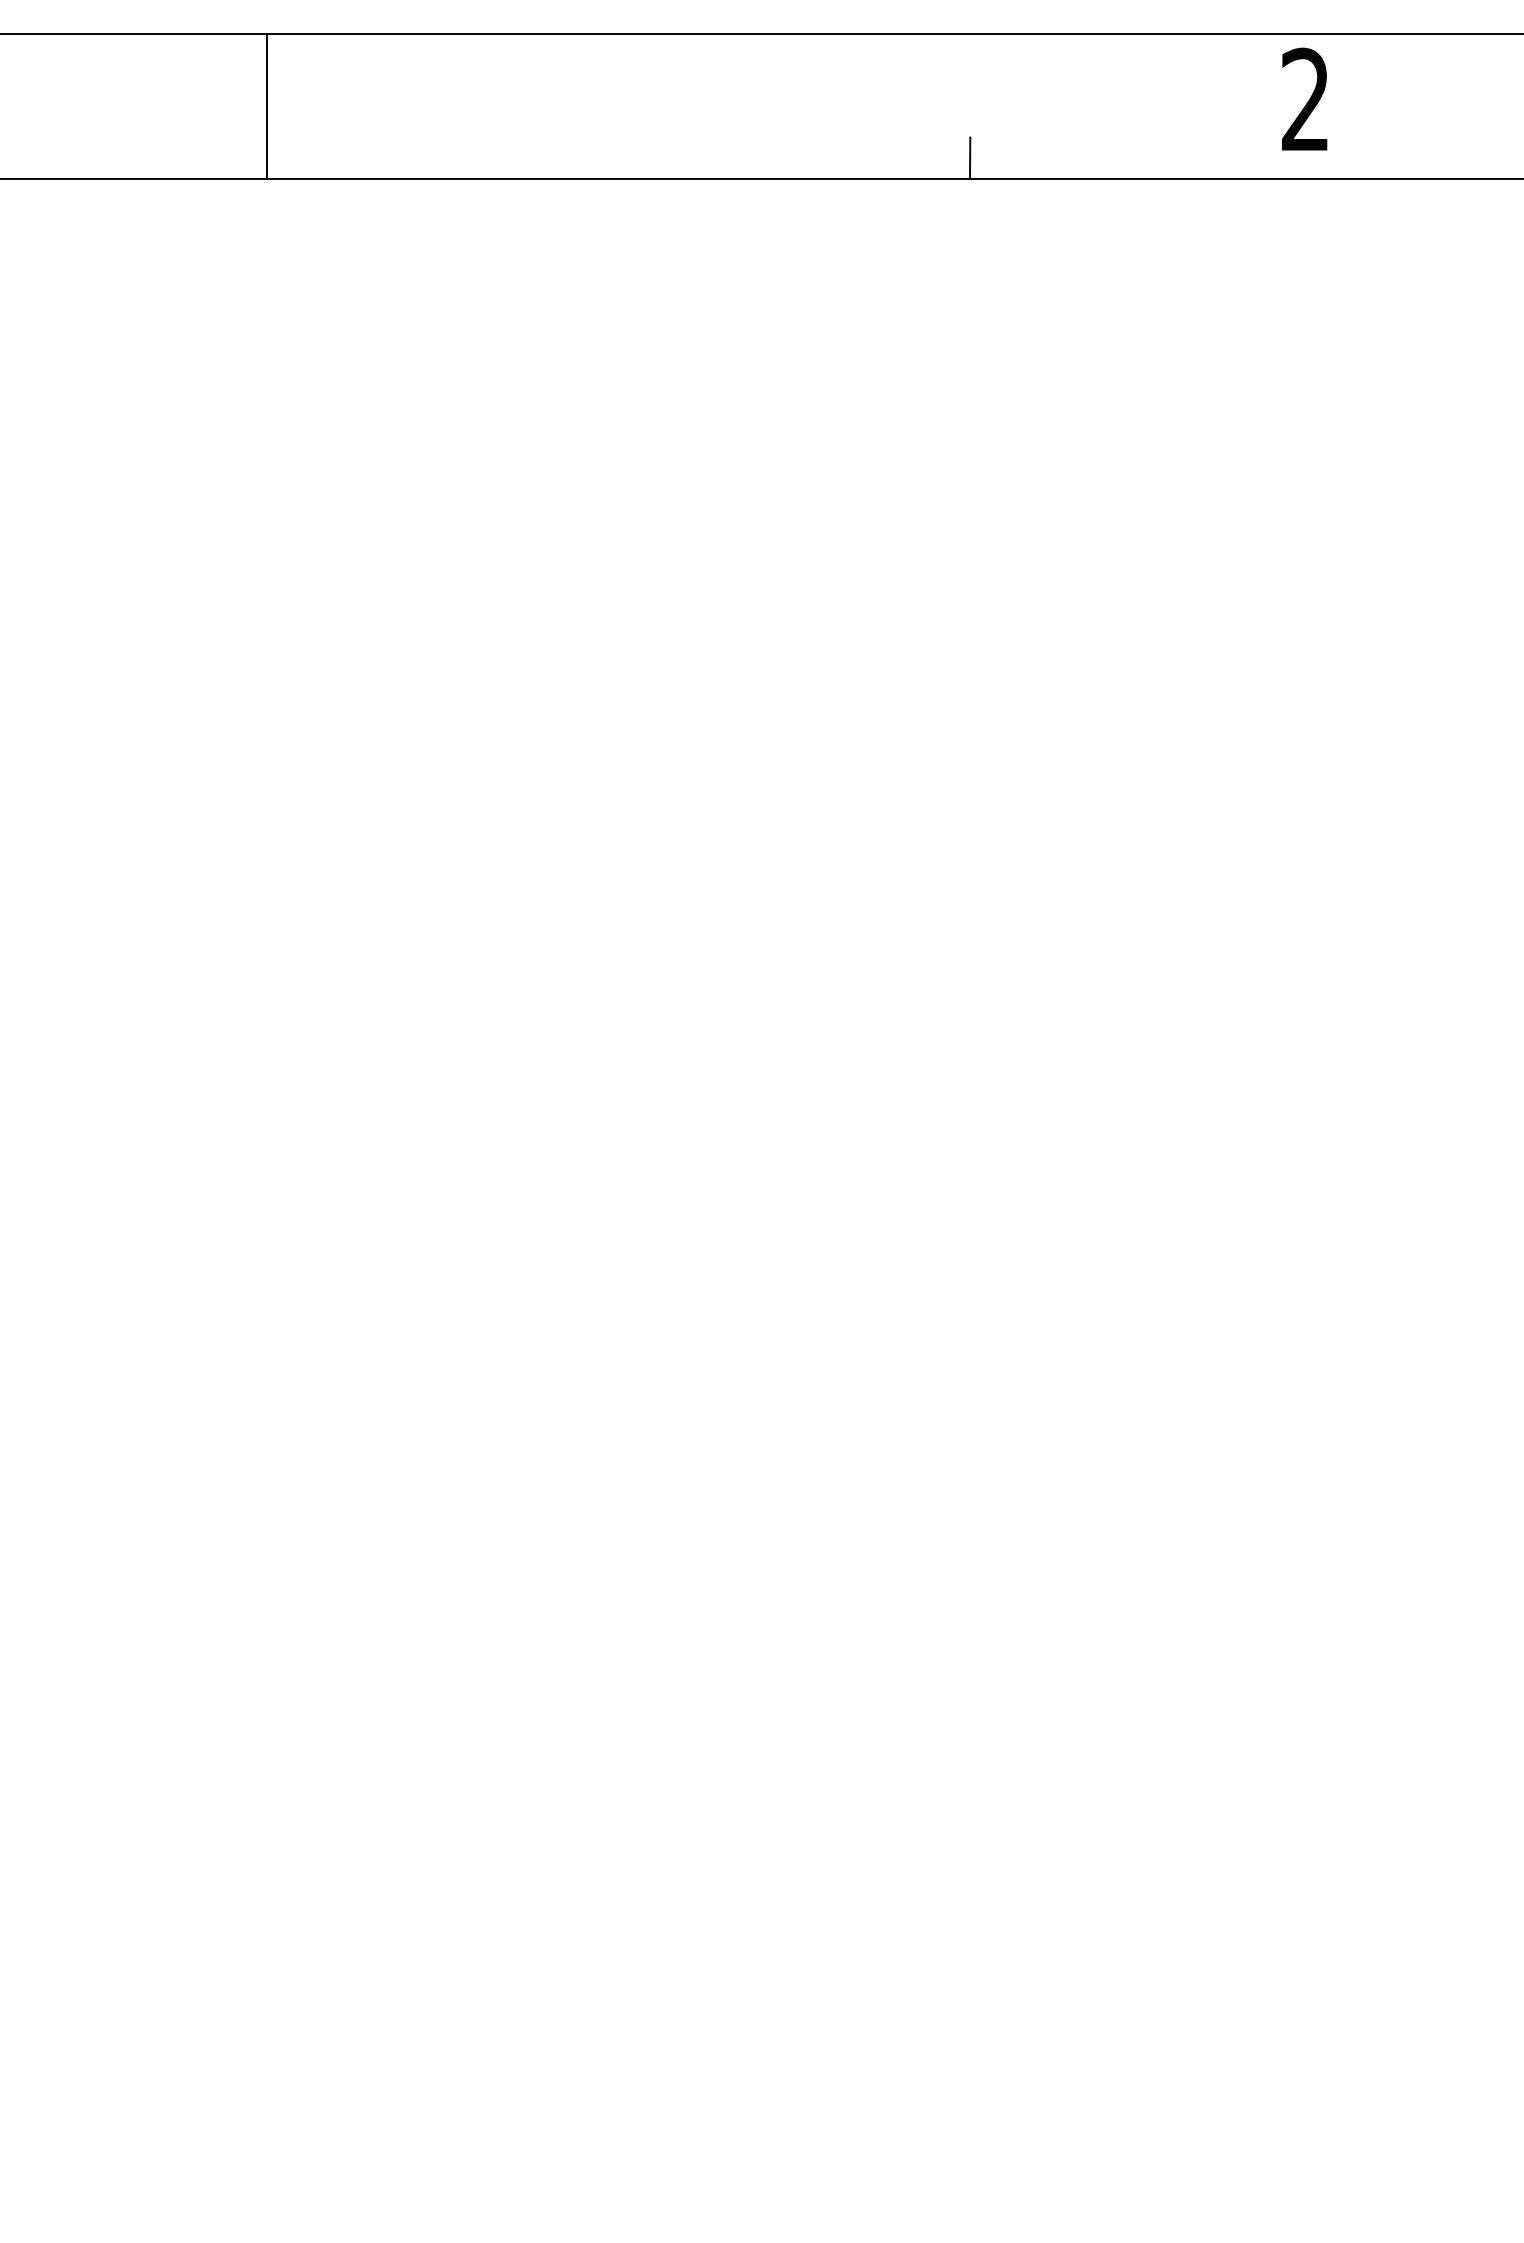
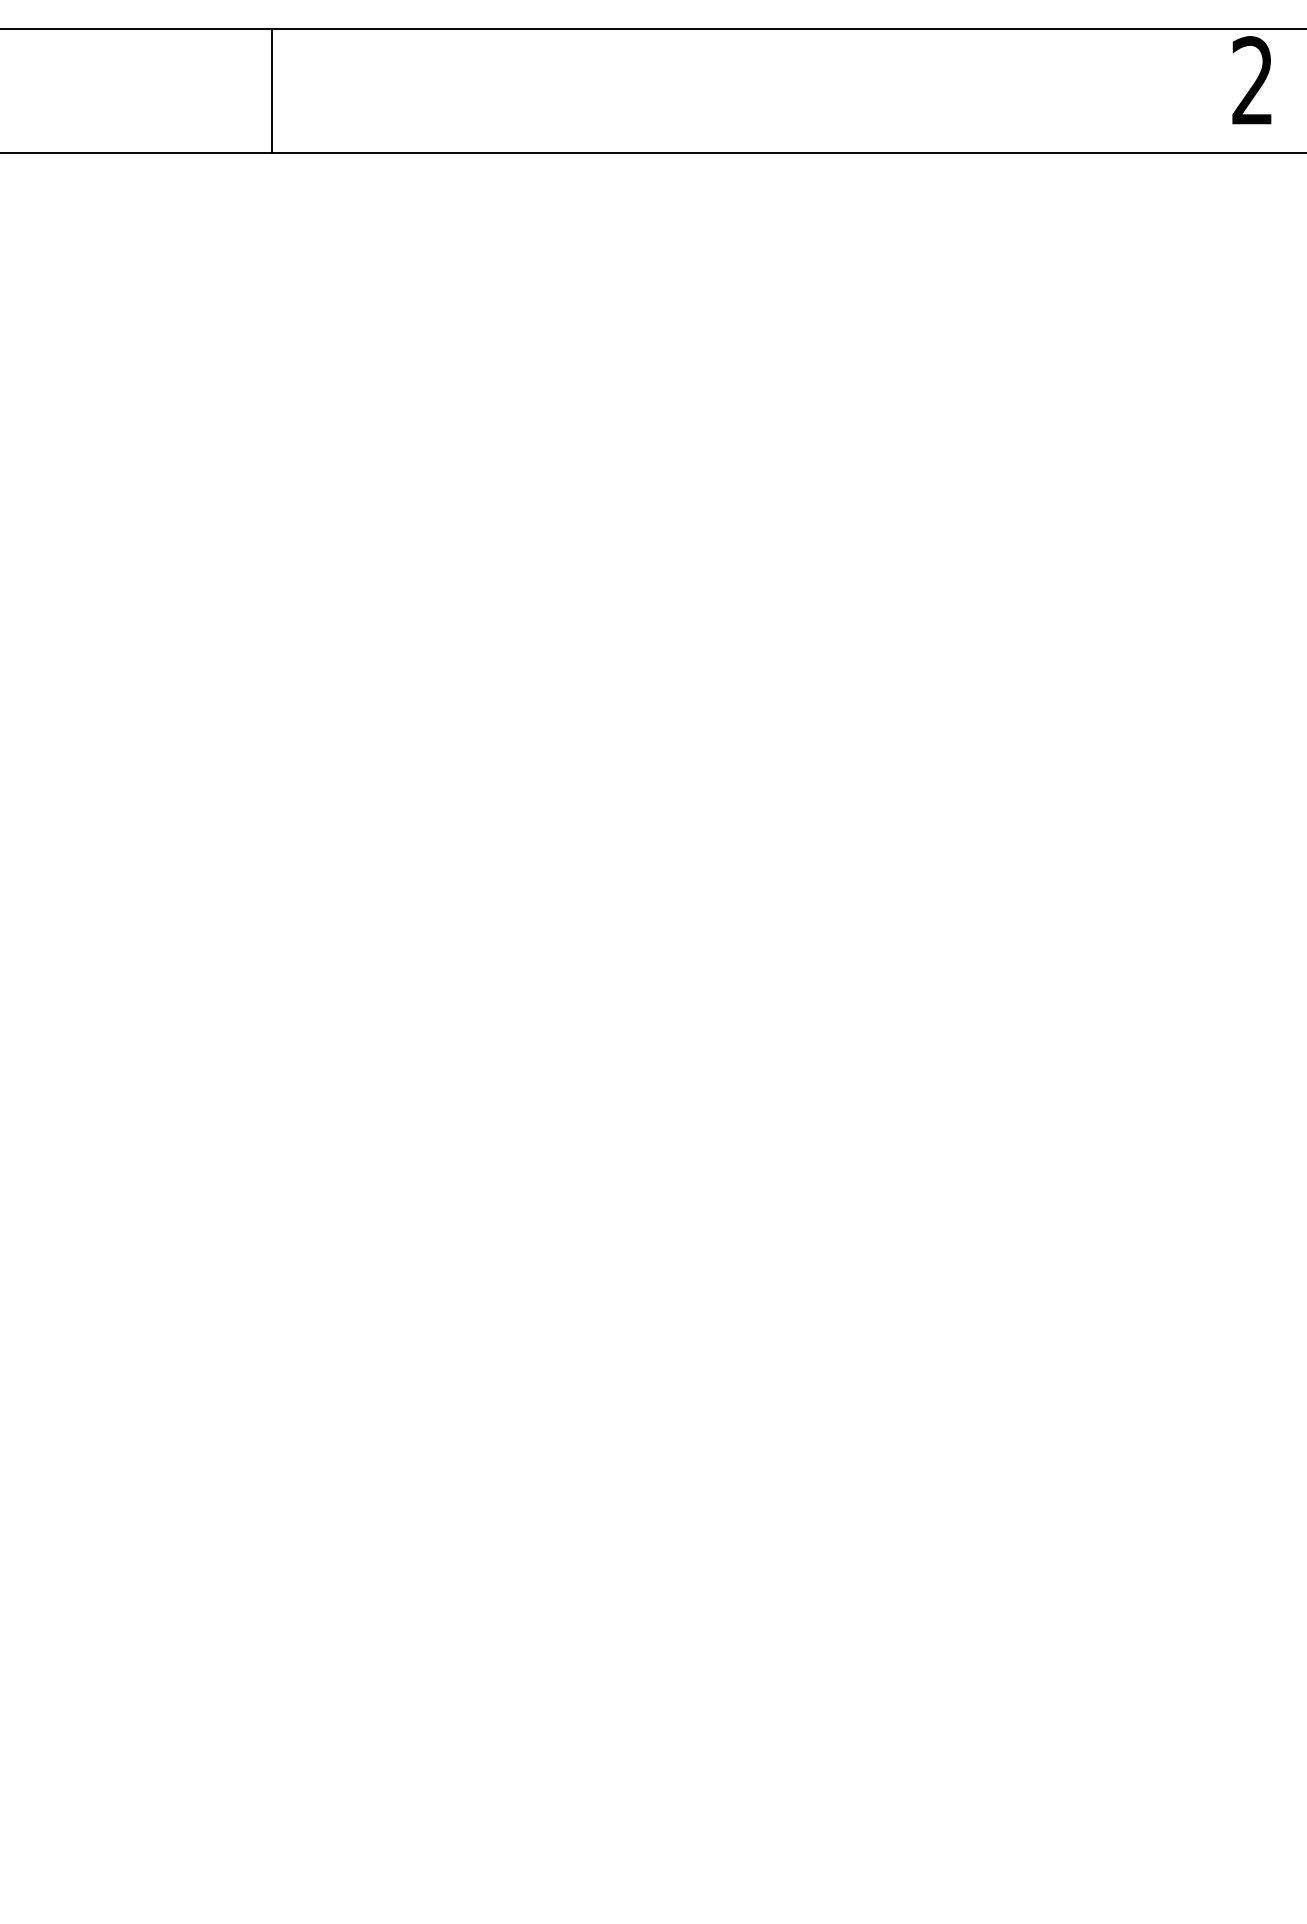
text: (1304, 99) -> (1251, 80), moved
line: (267, 106) -> (272, 91), moved
line: (969, 157) -> (831, 135), removed

